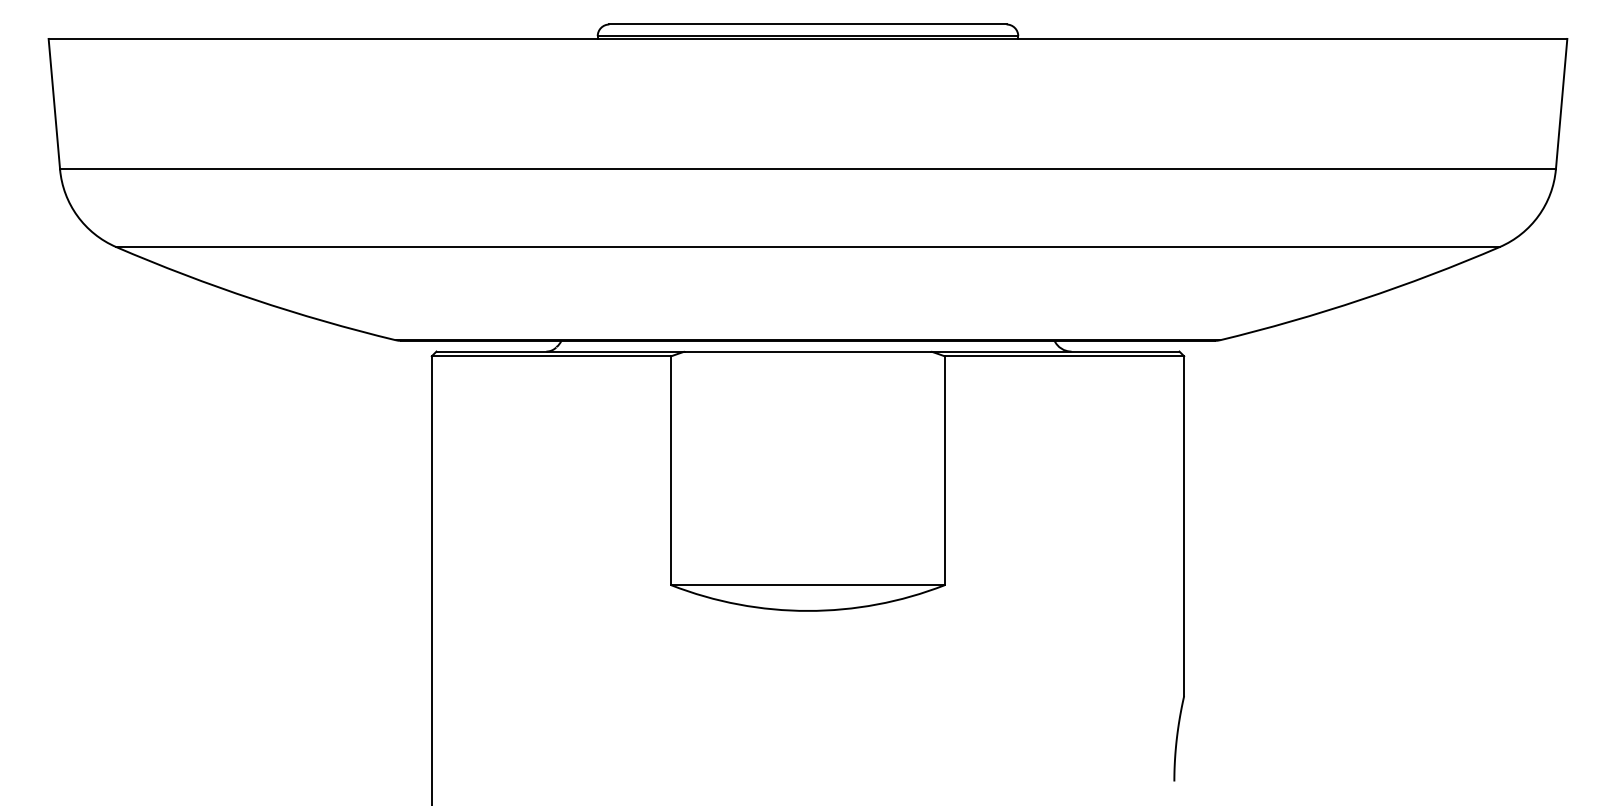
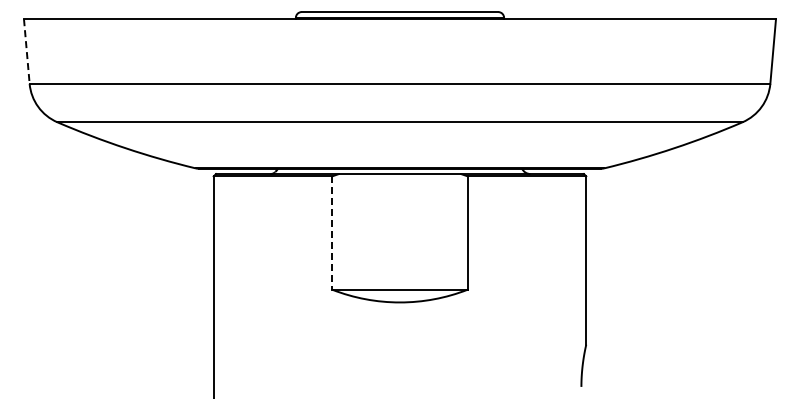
line: (53, 106) -> (26, 52), solid -> dashed
line: (671, 471) -> (332, 233), solid -> dashed

